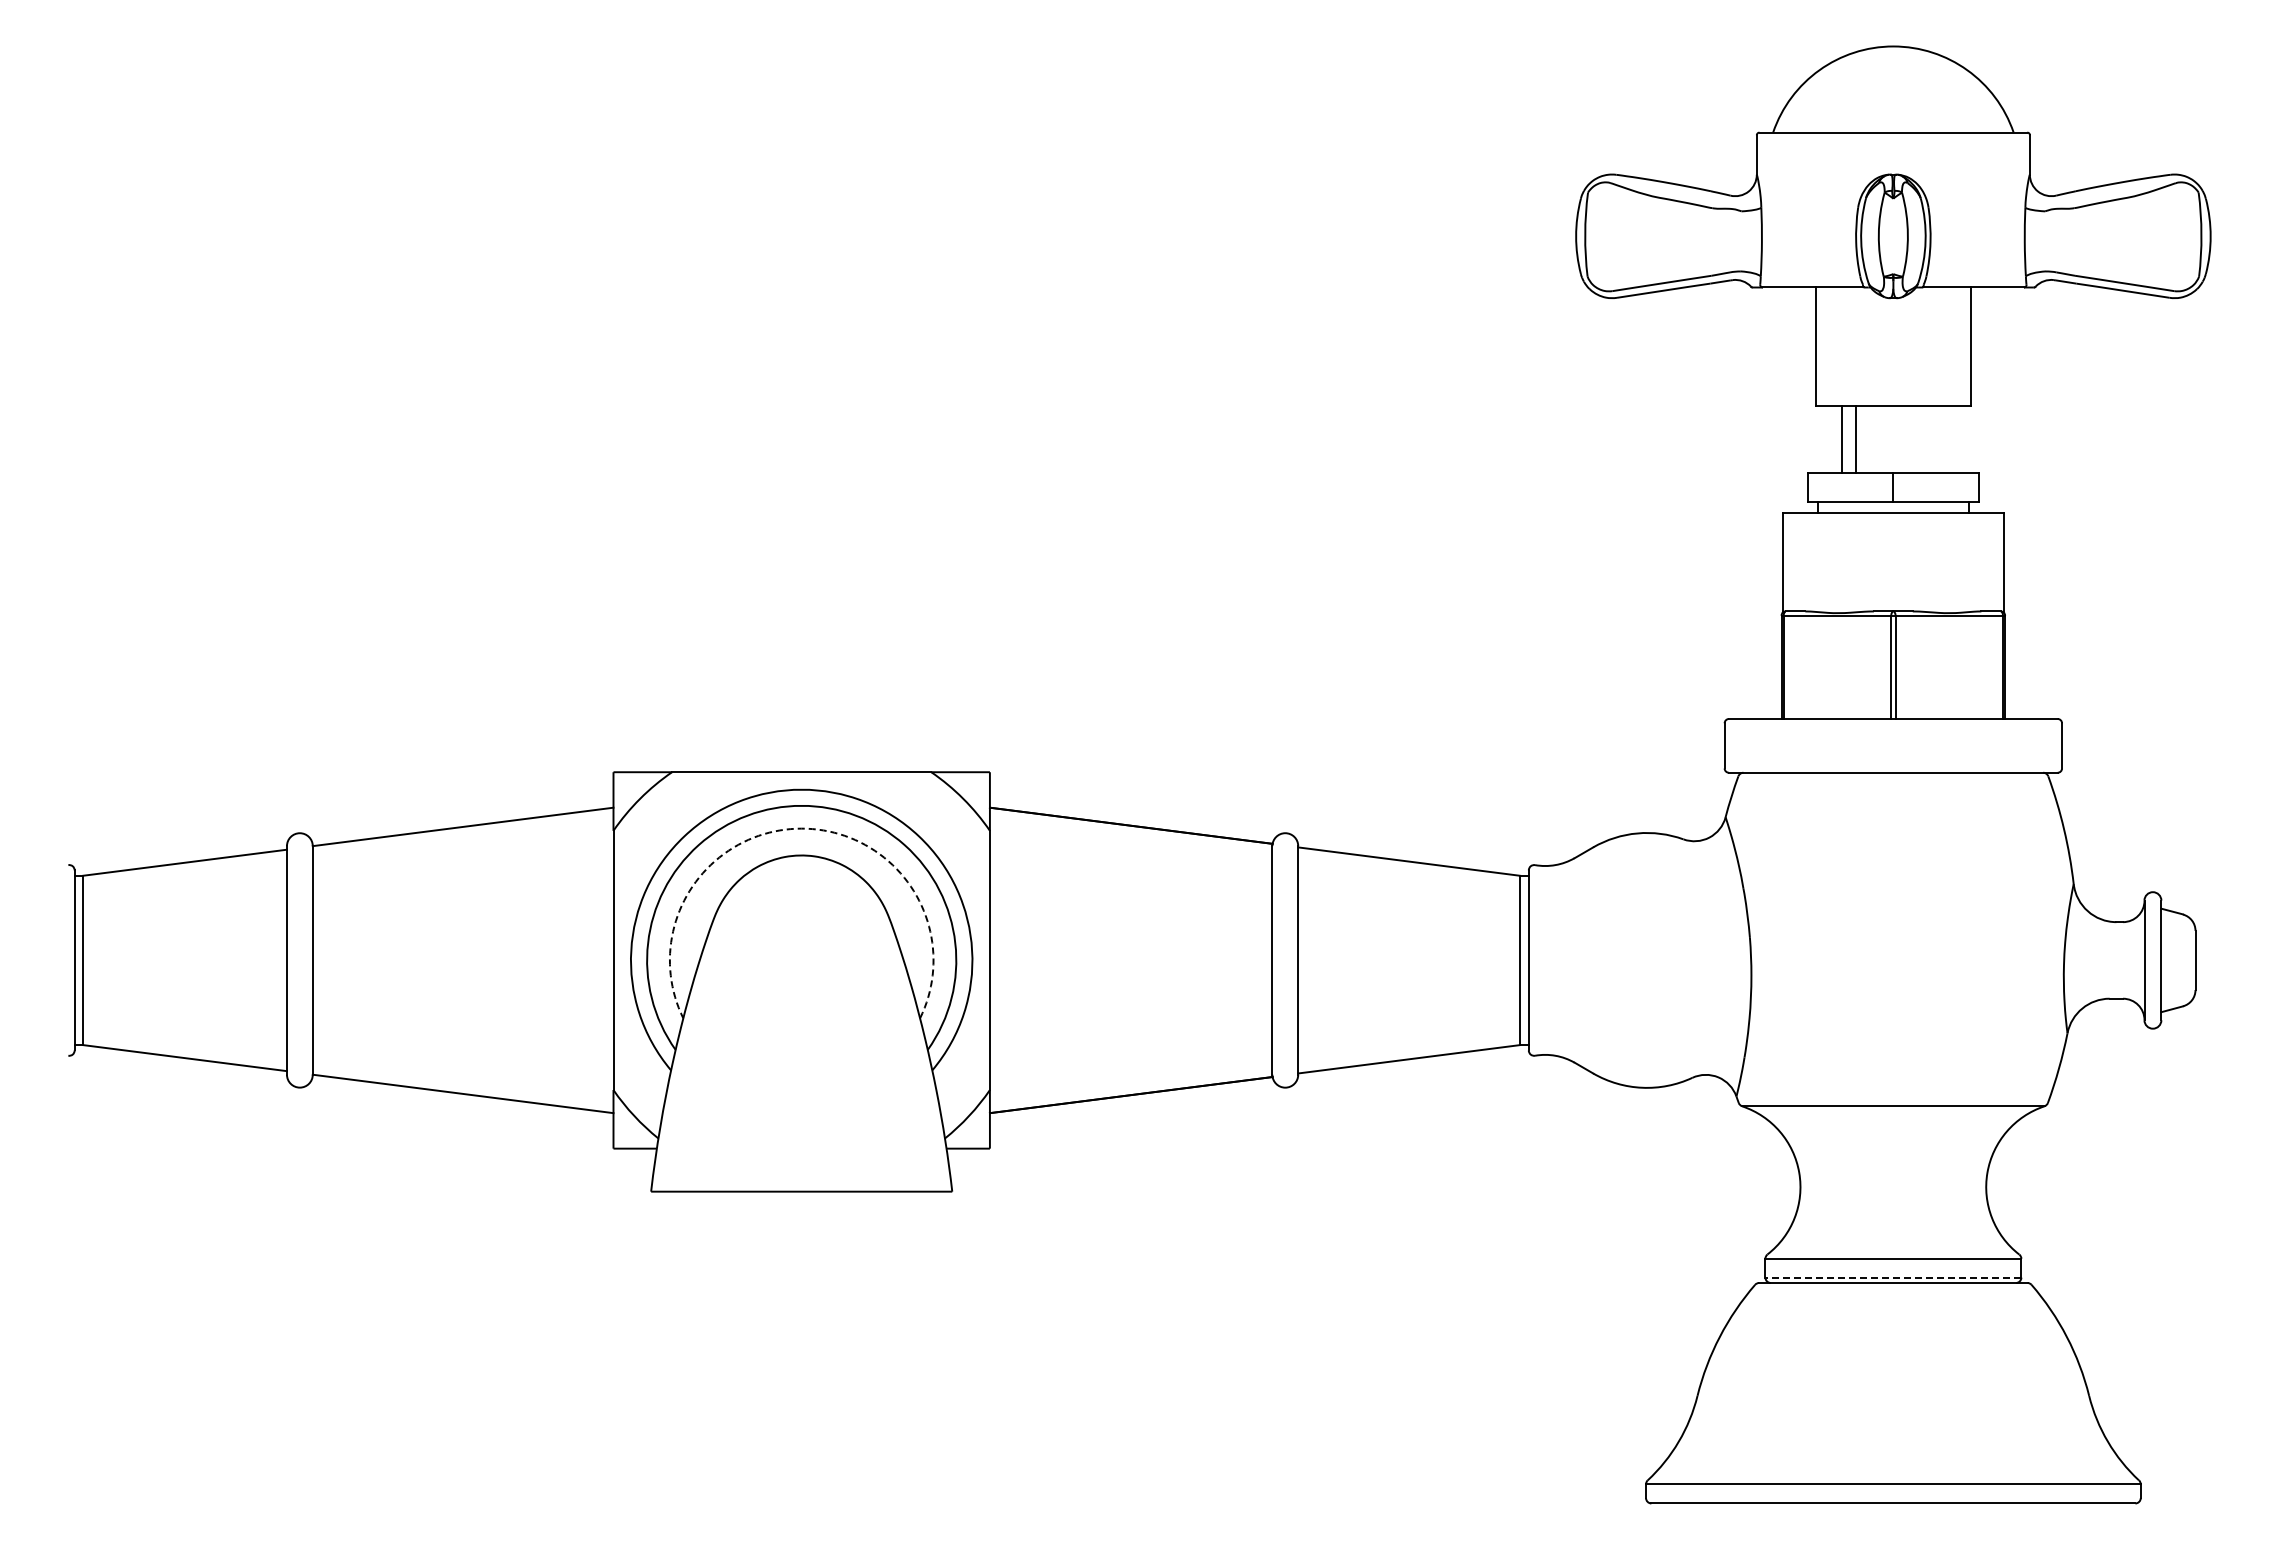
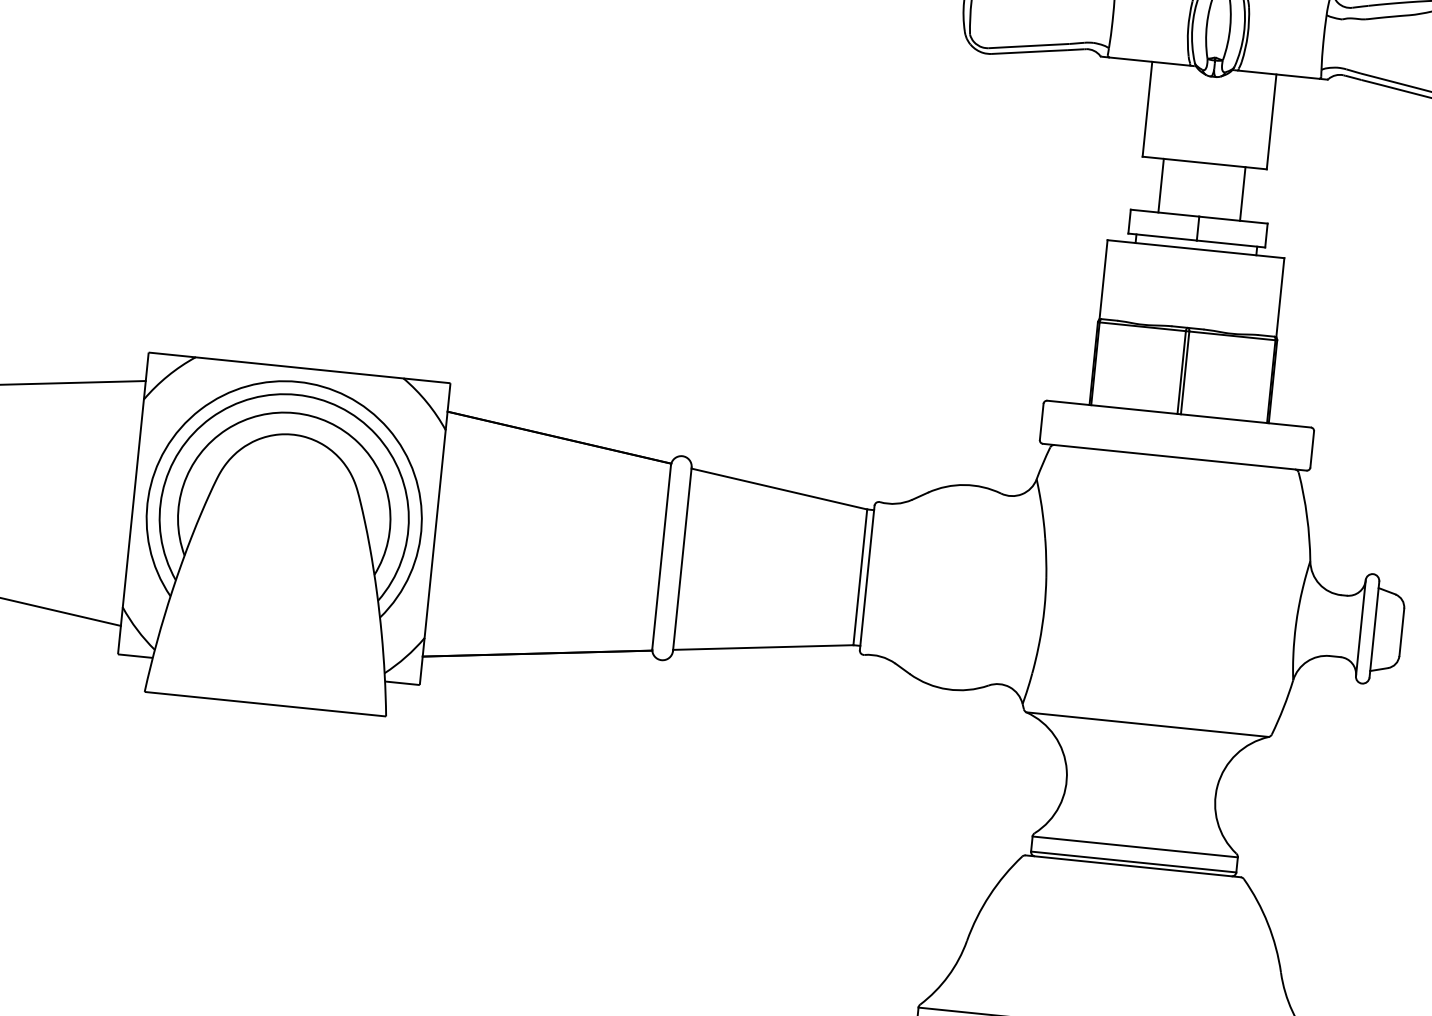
line: (1856, 438) -> (1243, 193), moved
arc: (801, 828) -> (294, 413), dashed -> solid
line: (1893, 1277) -> (1133, 861), dashed -> solid

